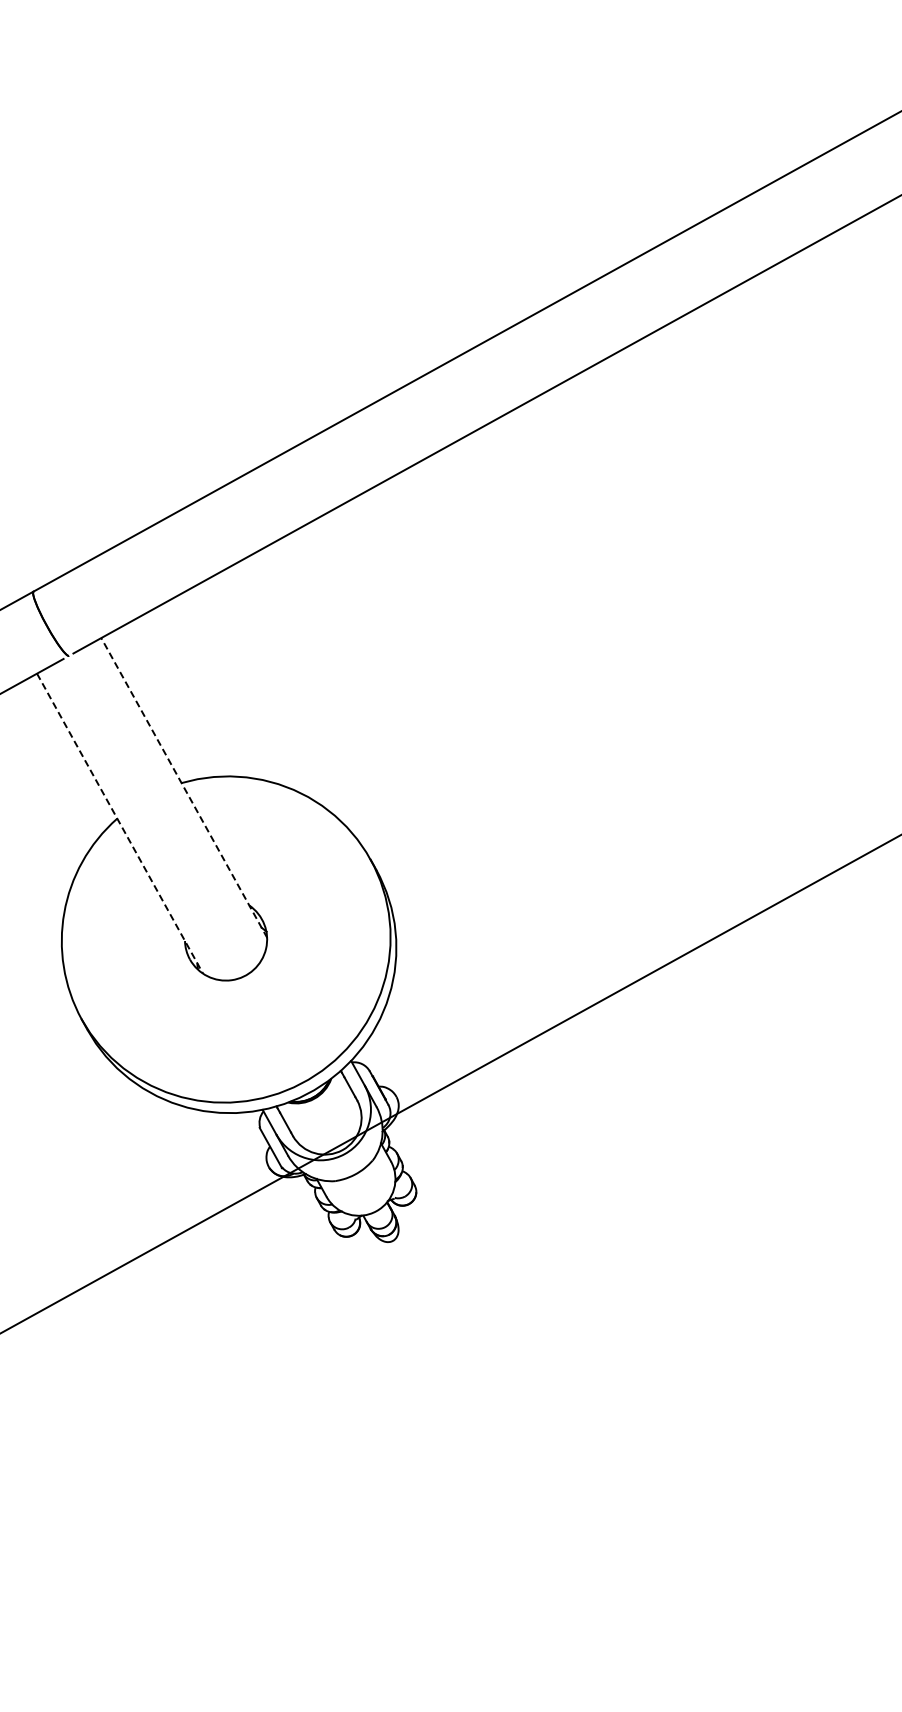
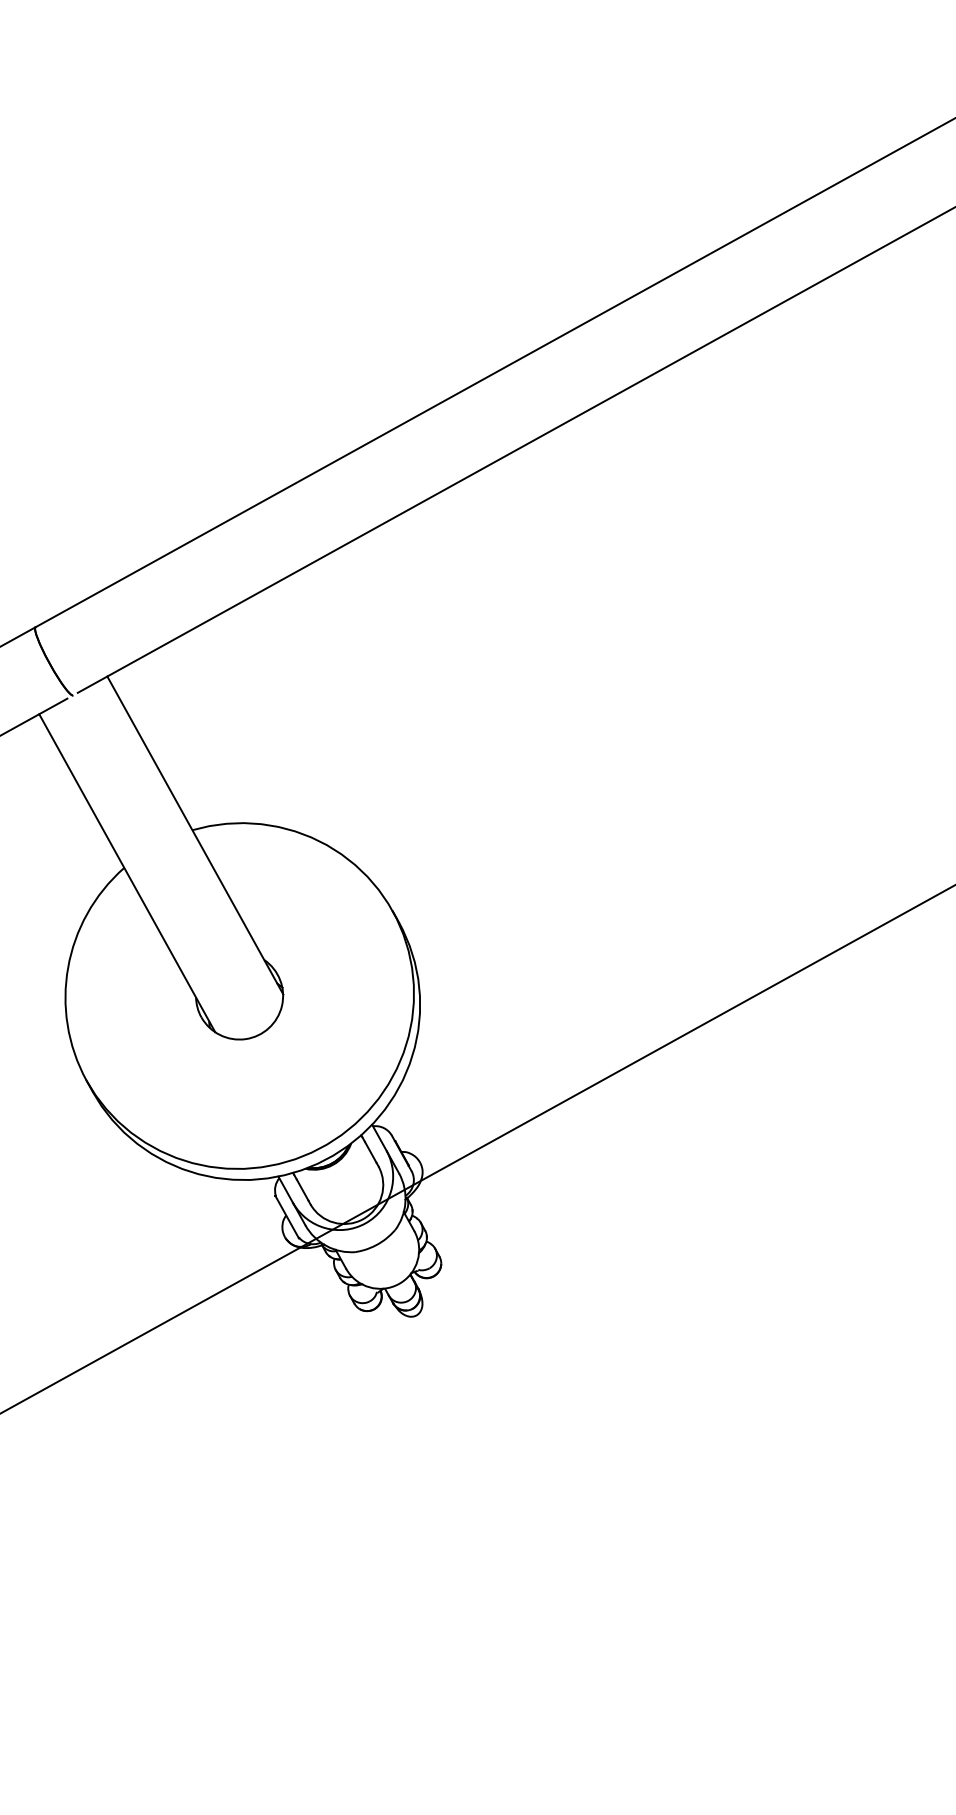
line: (184, 787) -> (195, 834), dashed -> solid
line: (120, 824) -> (127, 874), dashed -> solid

